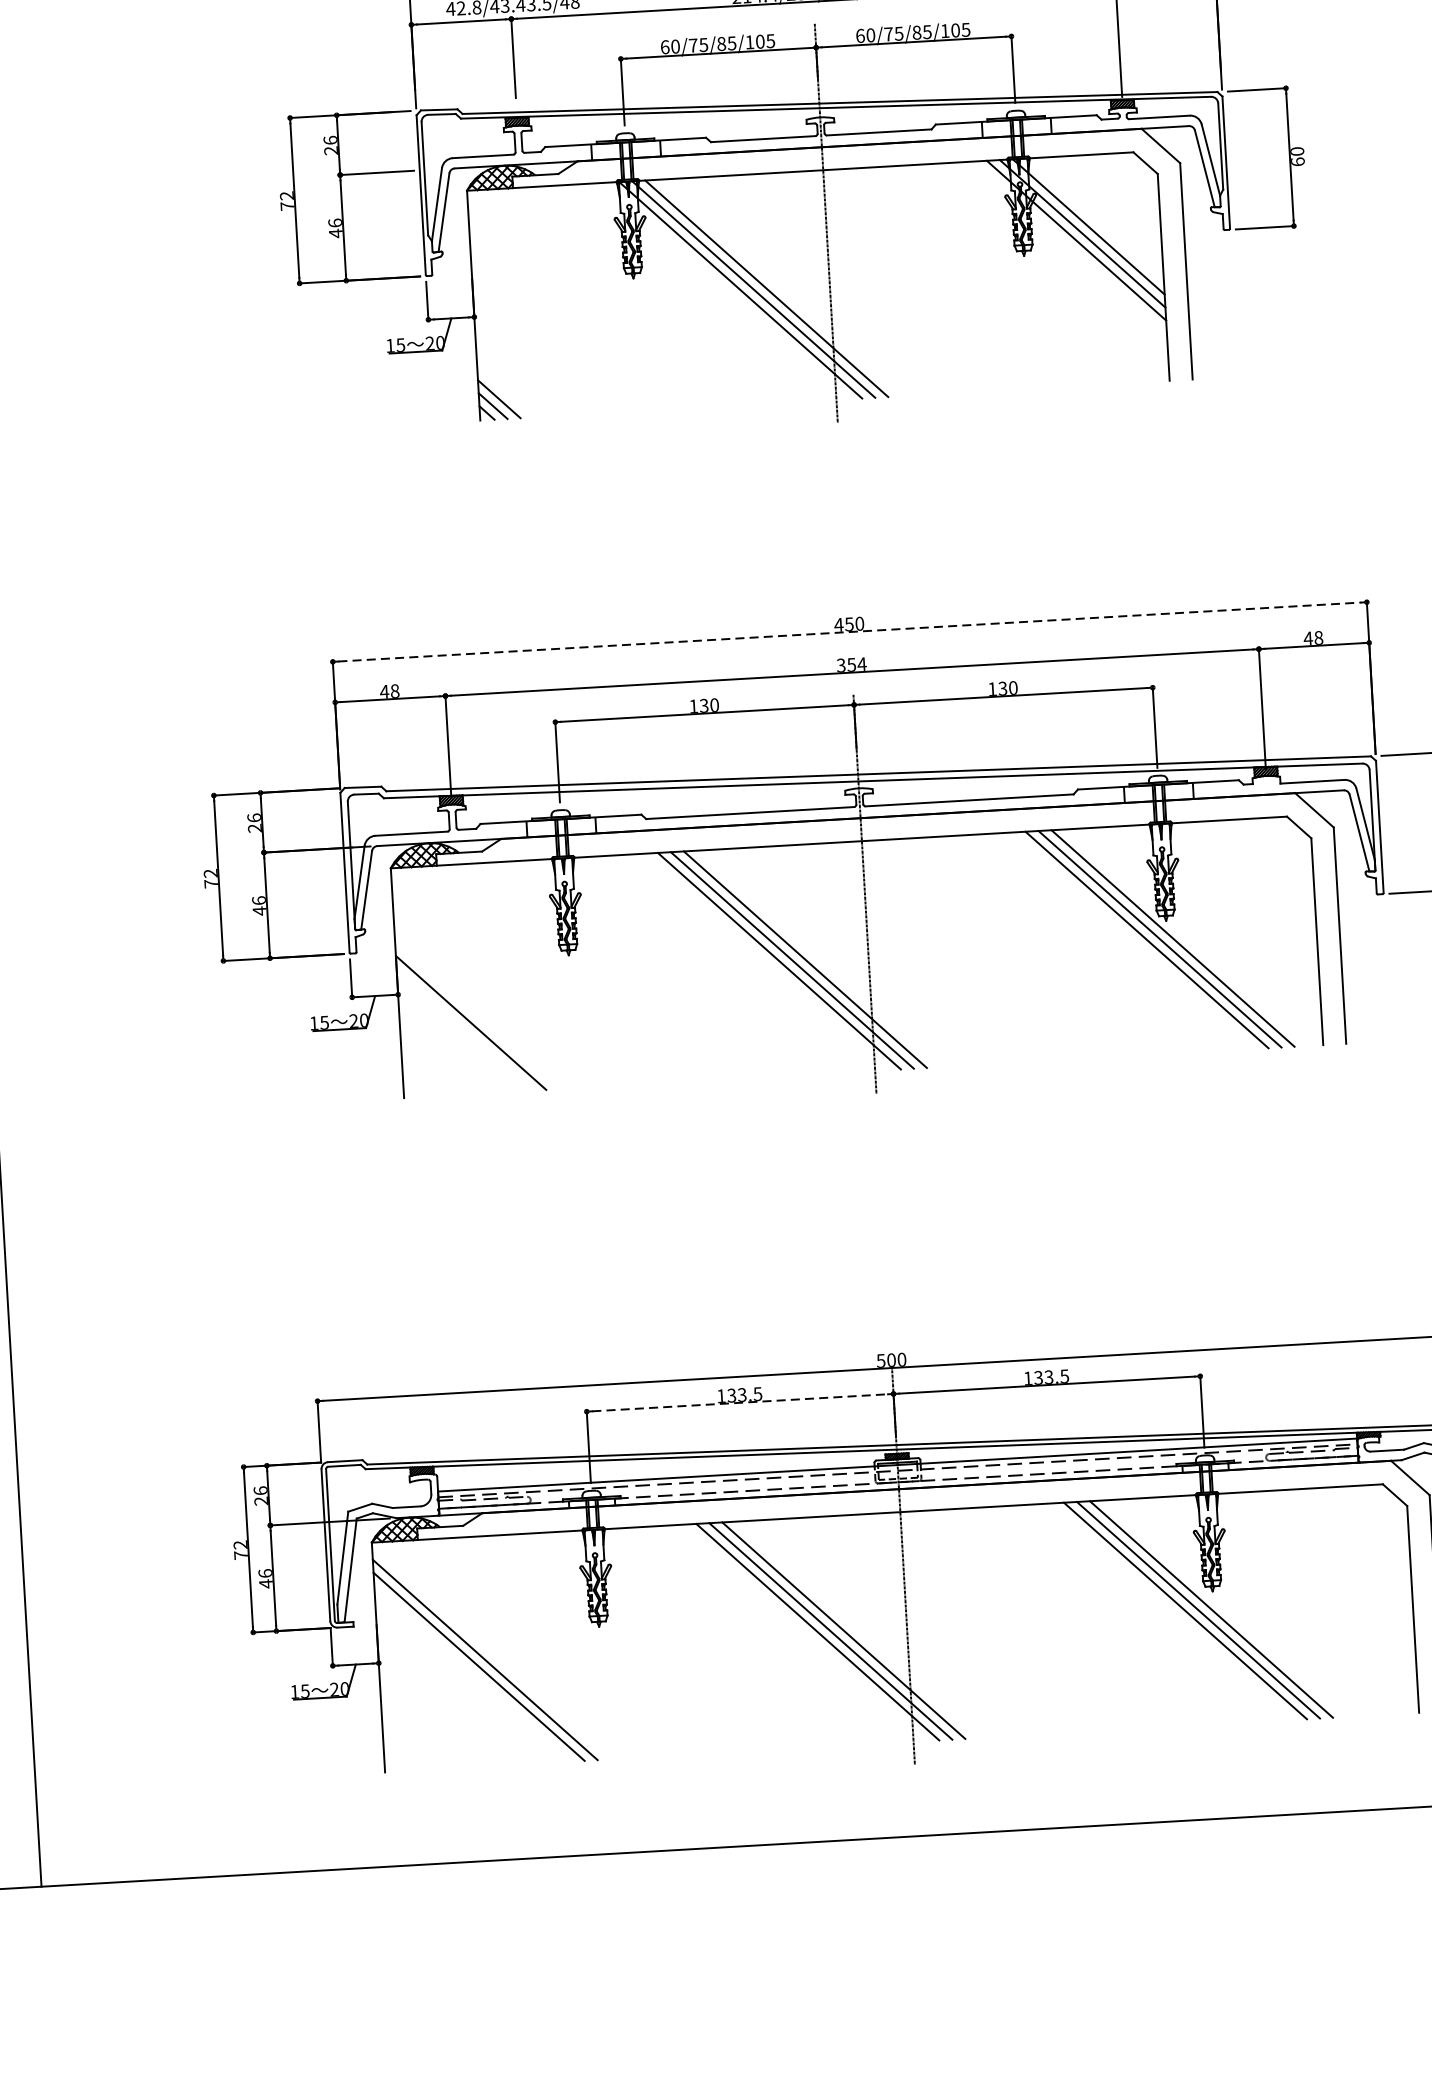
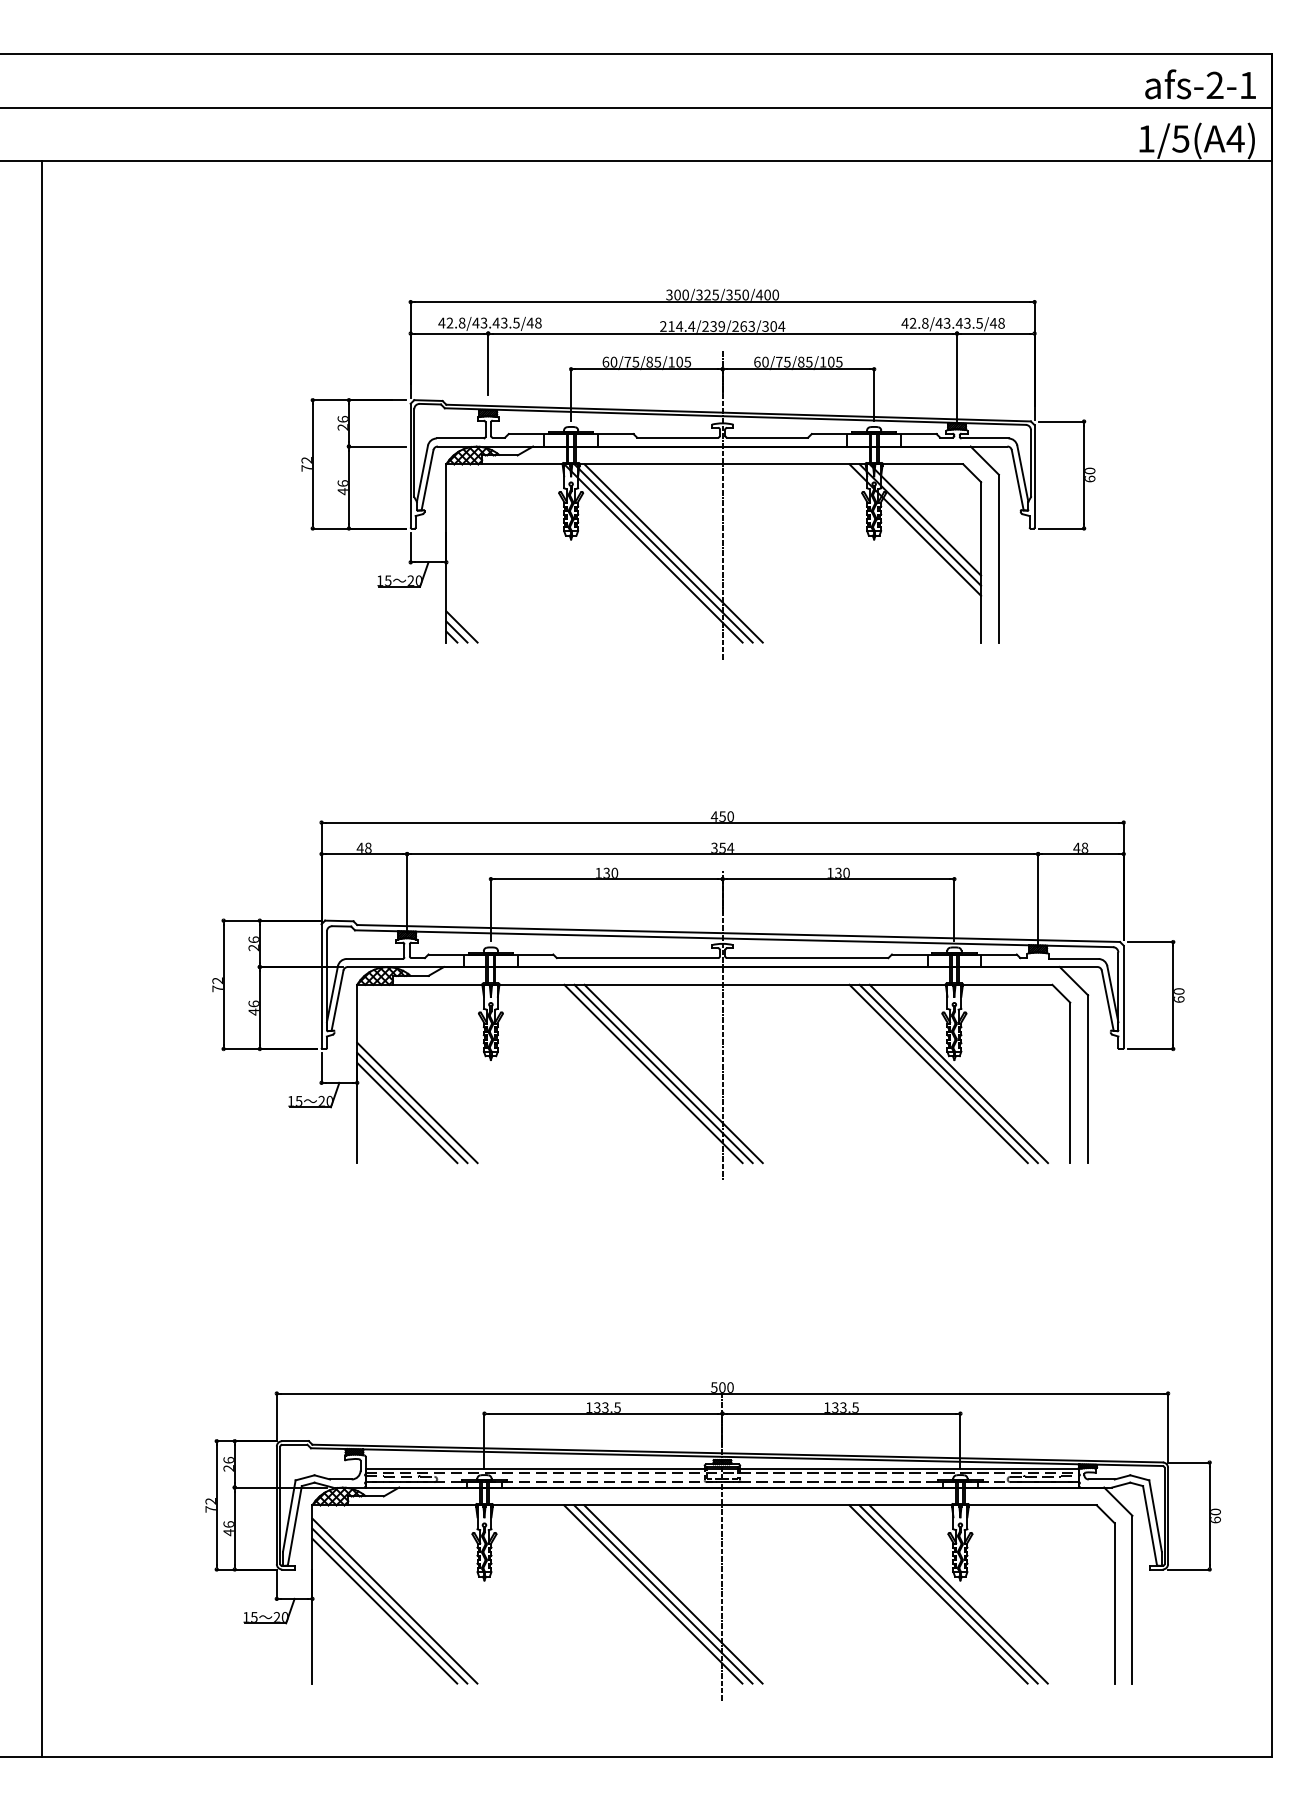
line: (849, 631) -> (722, 822), dashed -> solid
line: (477, 1015) -> (417, 1102), added
line: (465, 1029) -> (407, 1112), added
line: (740, 1402) -> (603, 1413), dashed -> solid
line: (472, 1672) -> (384, 1610), added

